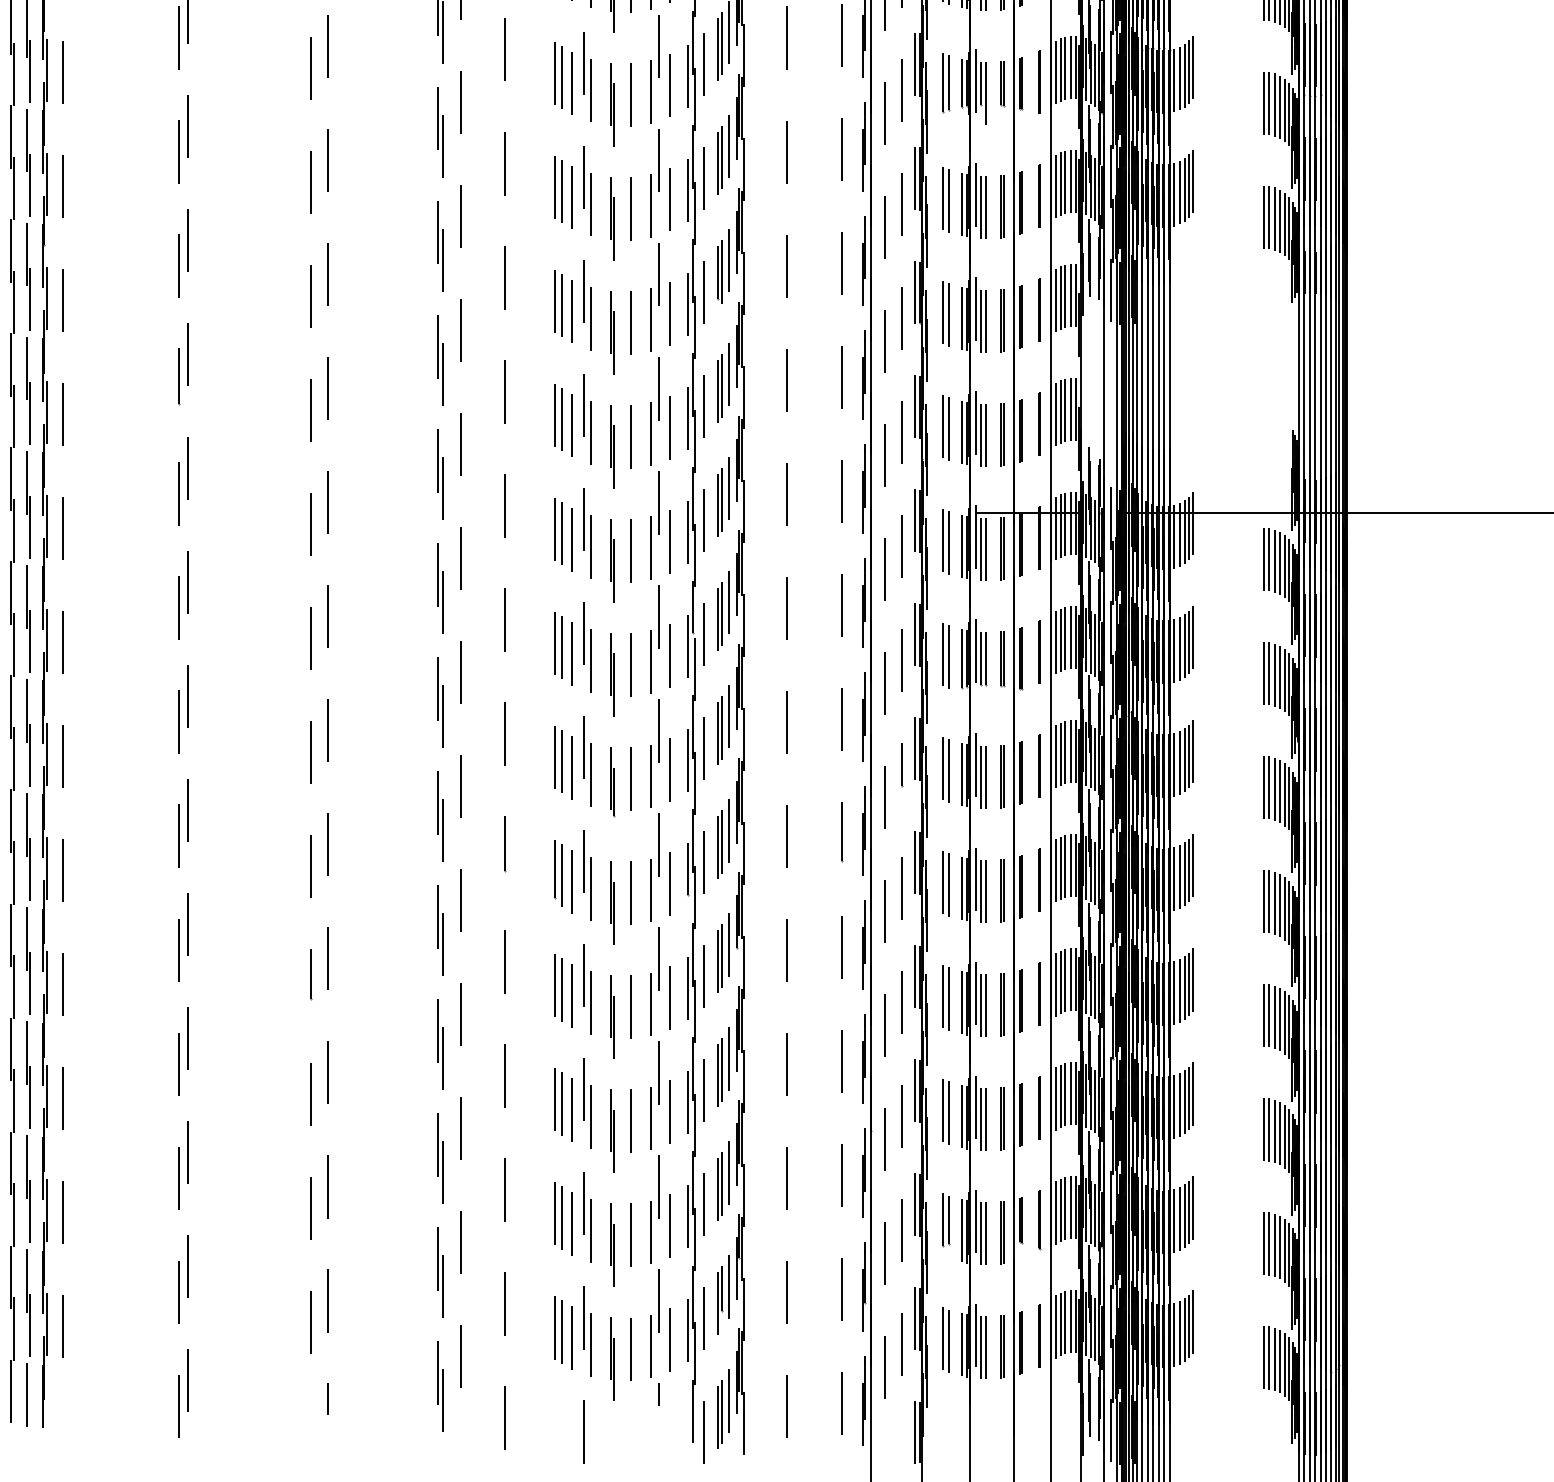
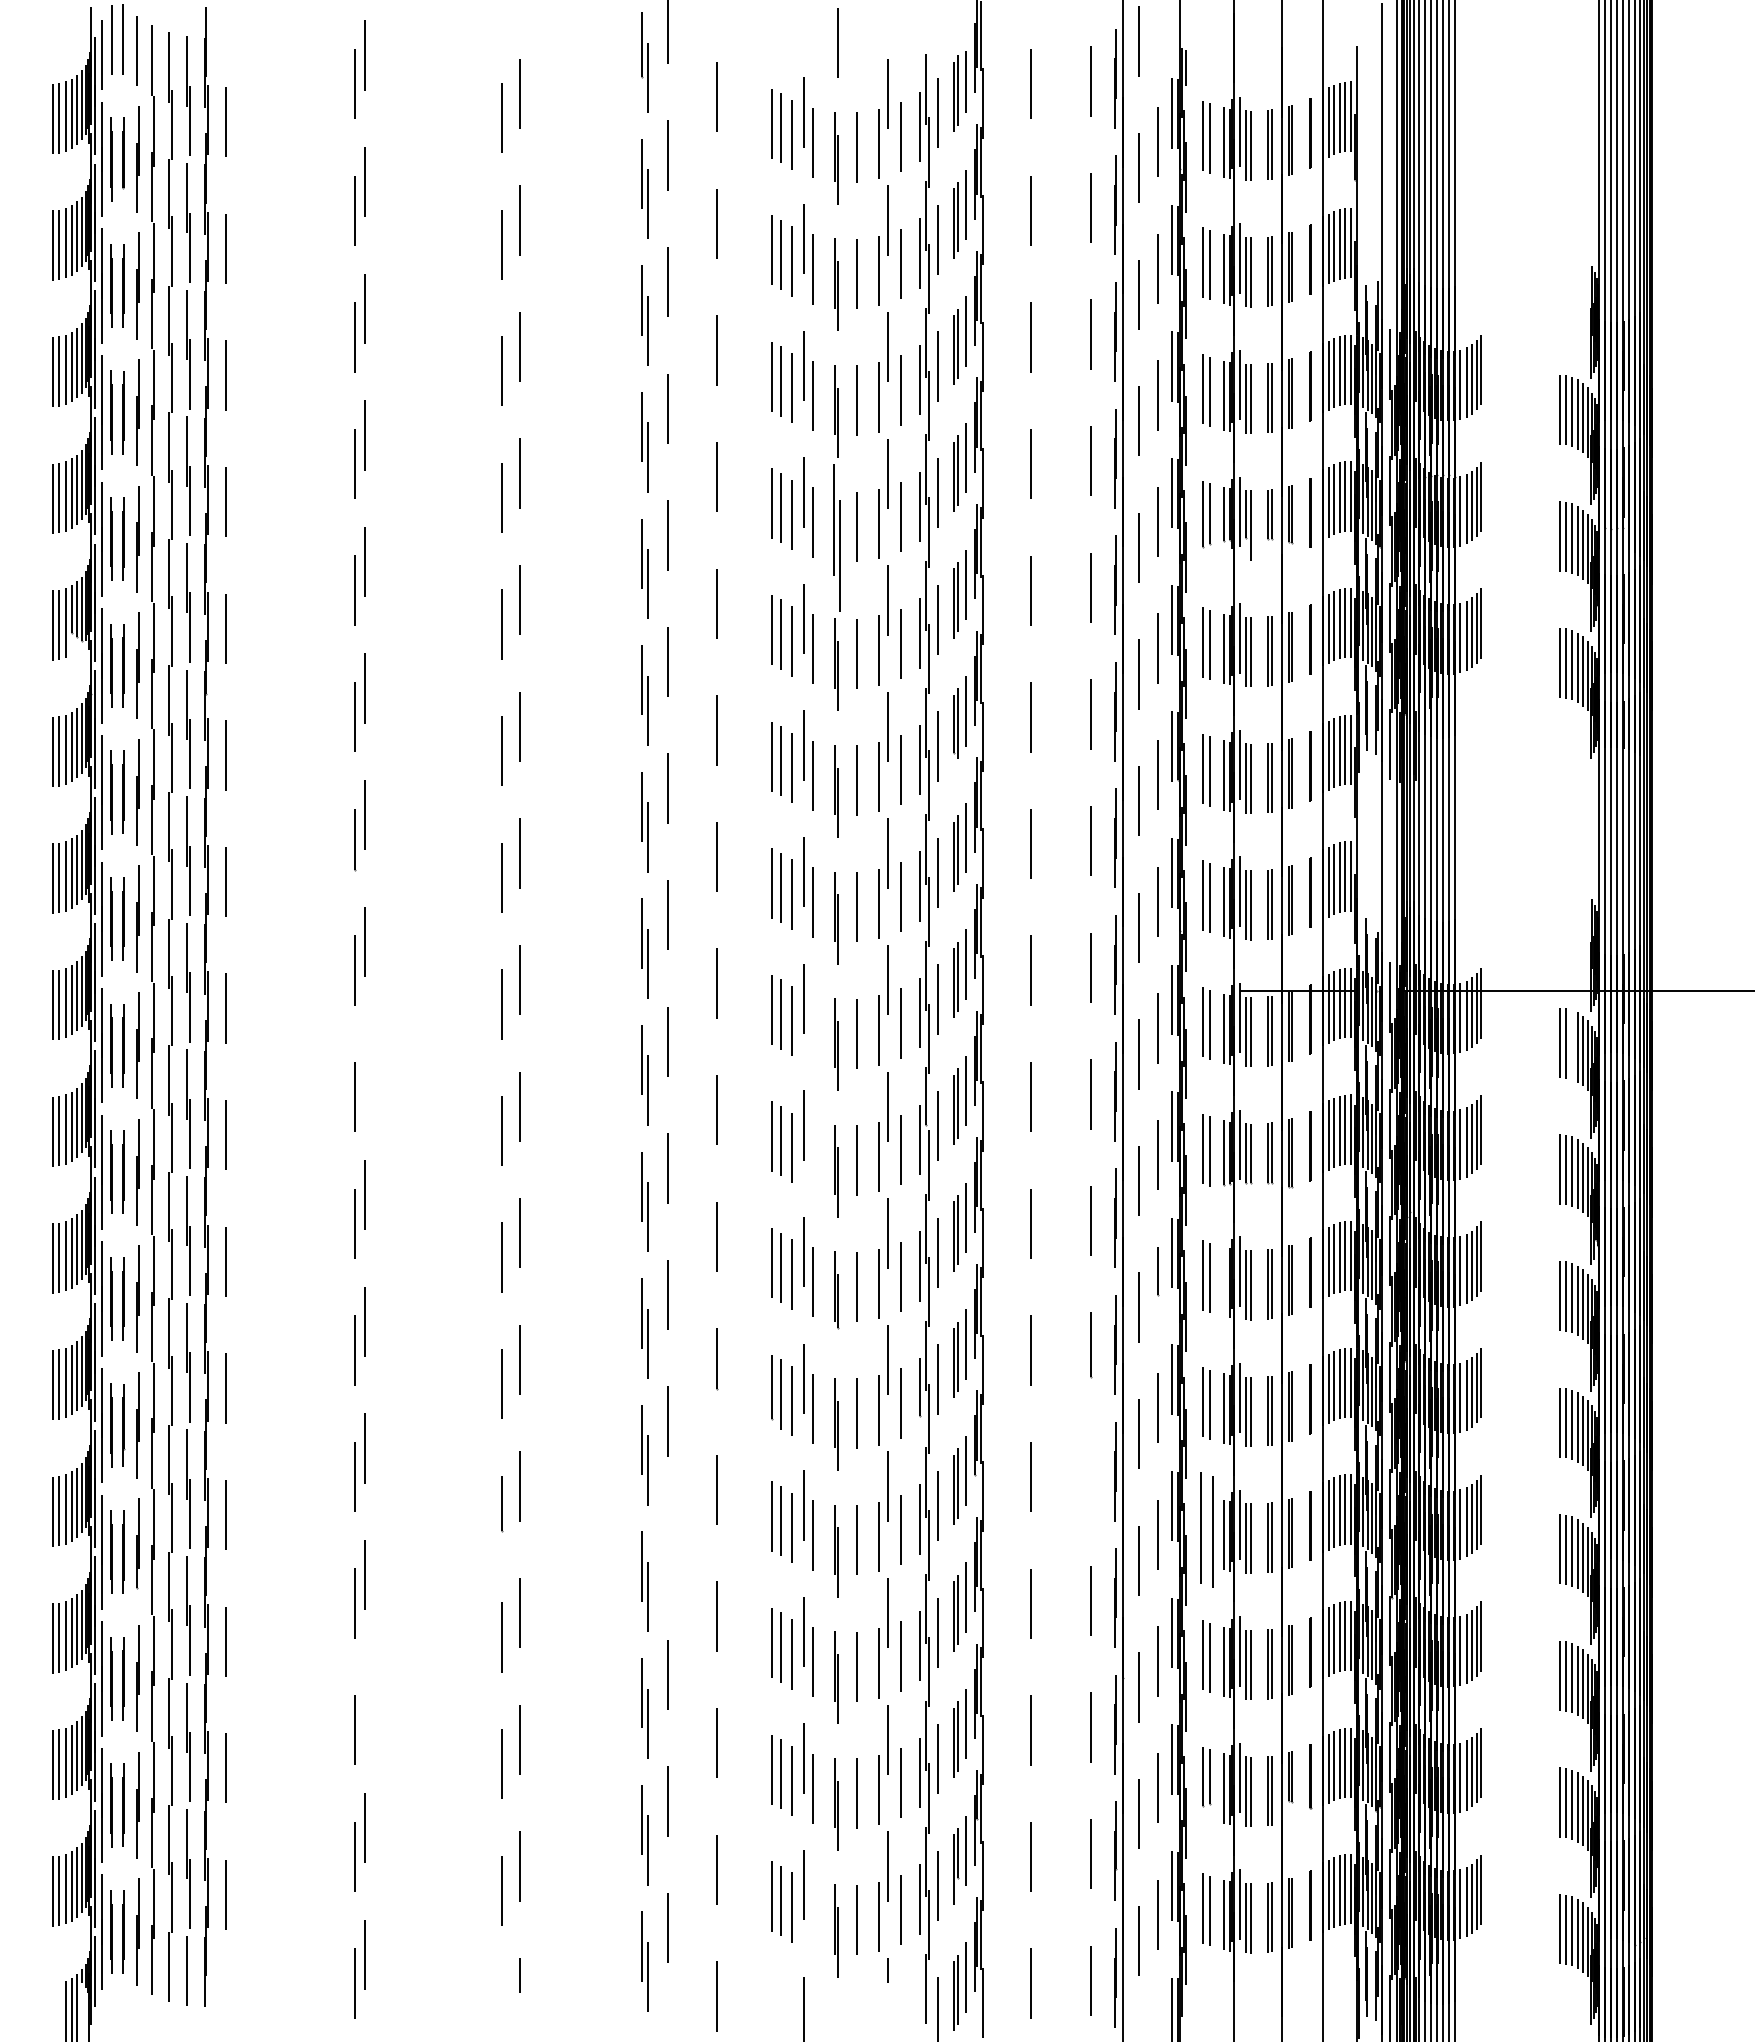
part: (612, 105) -> (836, 538), size x1.6
line: (590, 546) -> (812, 1028), removed
line: (1275, 560) -> (1572, 1044), removed
line: (187, 582) -> (364, 1068), removed
line: (590, 660) -> (812, 1155), removed
line: (961, 774) -> (1224, 1281), removed
line: (842, 947) -> (1091, 1474), removed
part: (945, 997) -> (1206, 1529), size x1.6
line: (461, 1014) -> (668, 1548), removed
line: (187, 1152) -> (364, 1701), removed
line: (590, 1345) -> (812, 1915), removed

